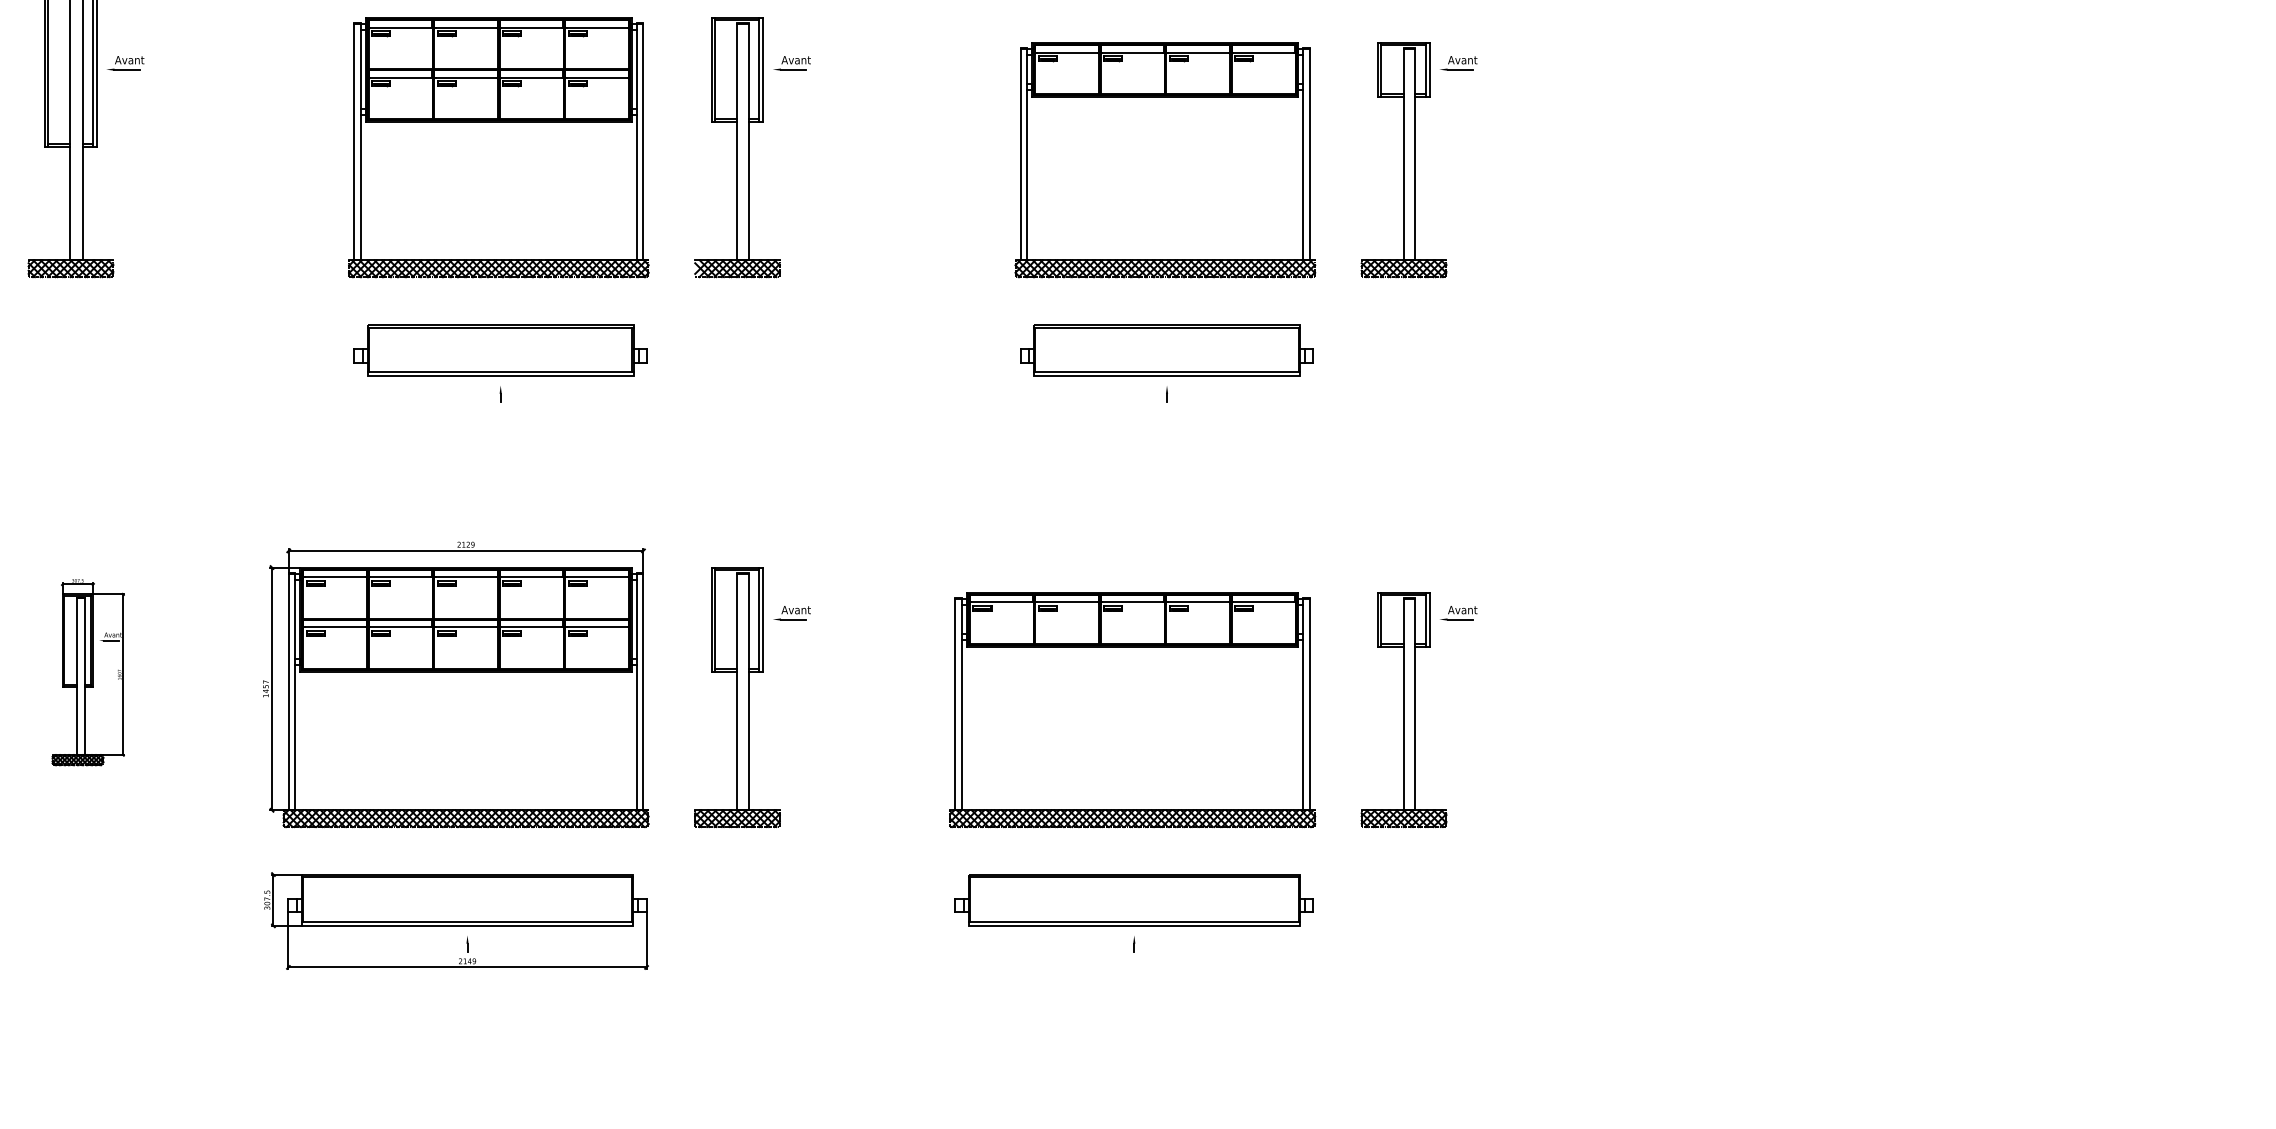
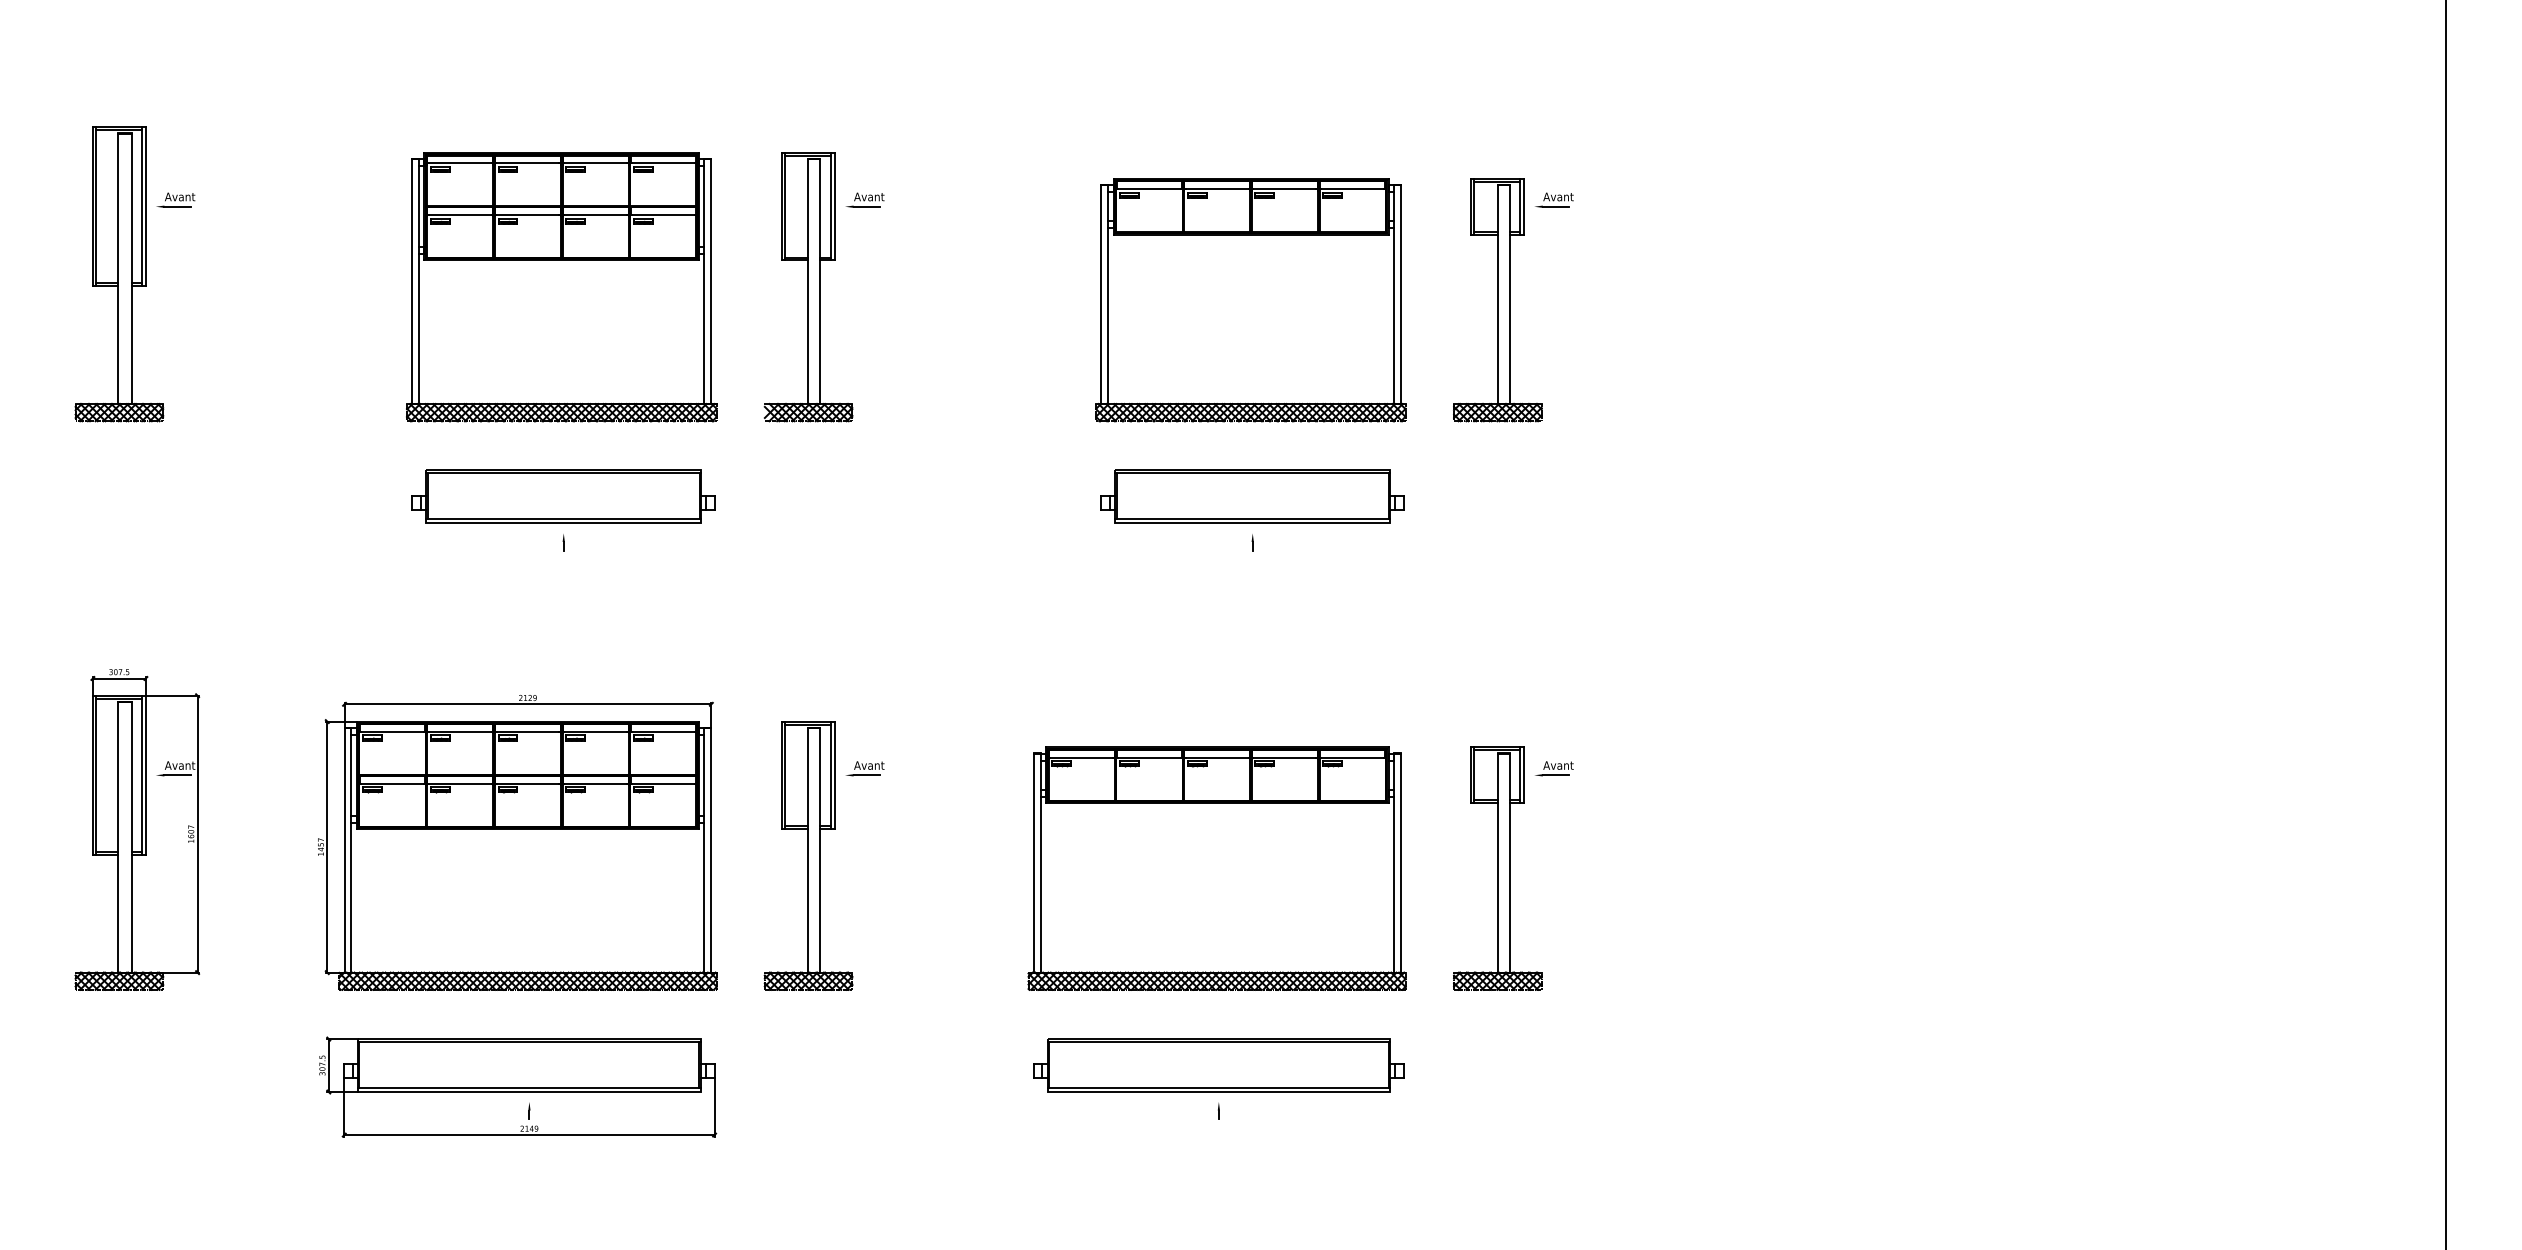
part: (88, 671) -> (137, 829), size x1.67

